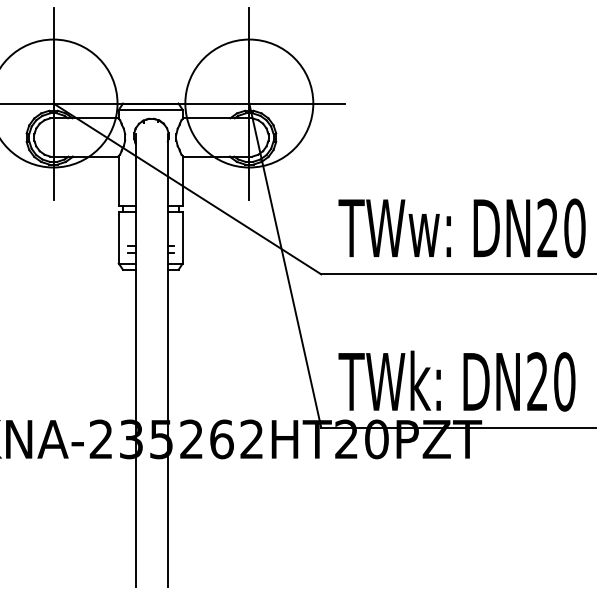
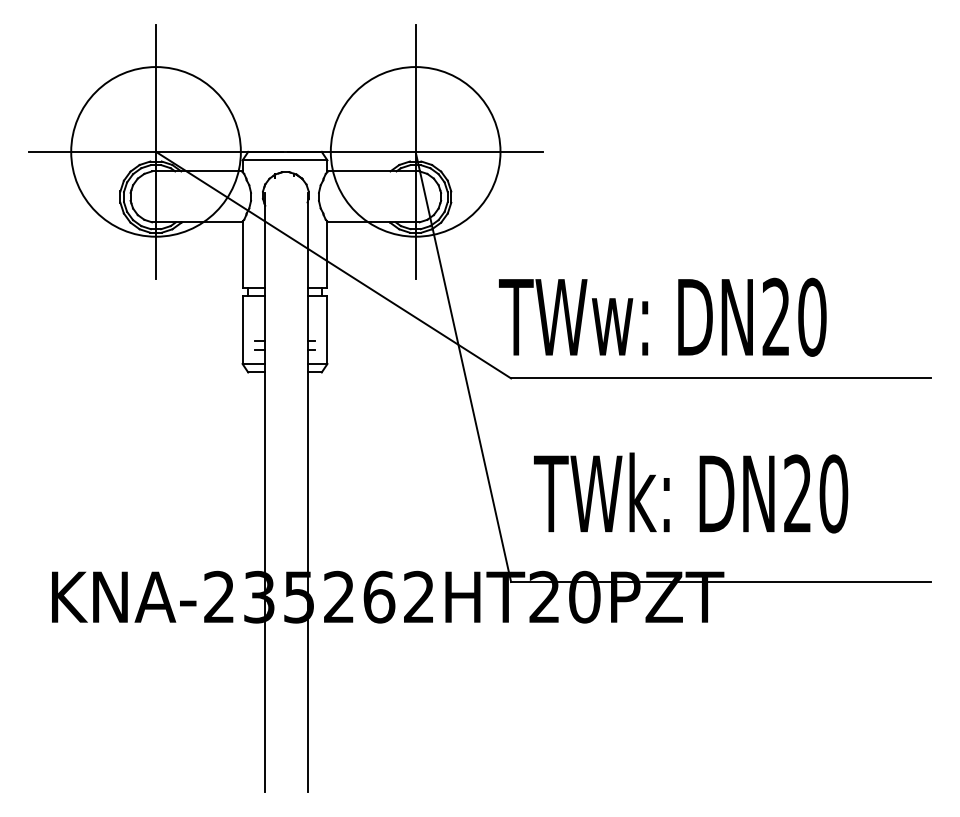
text: (461, 227) -> (662, 316), moved
text: (457, 380) -> (691, 492), moved

